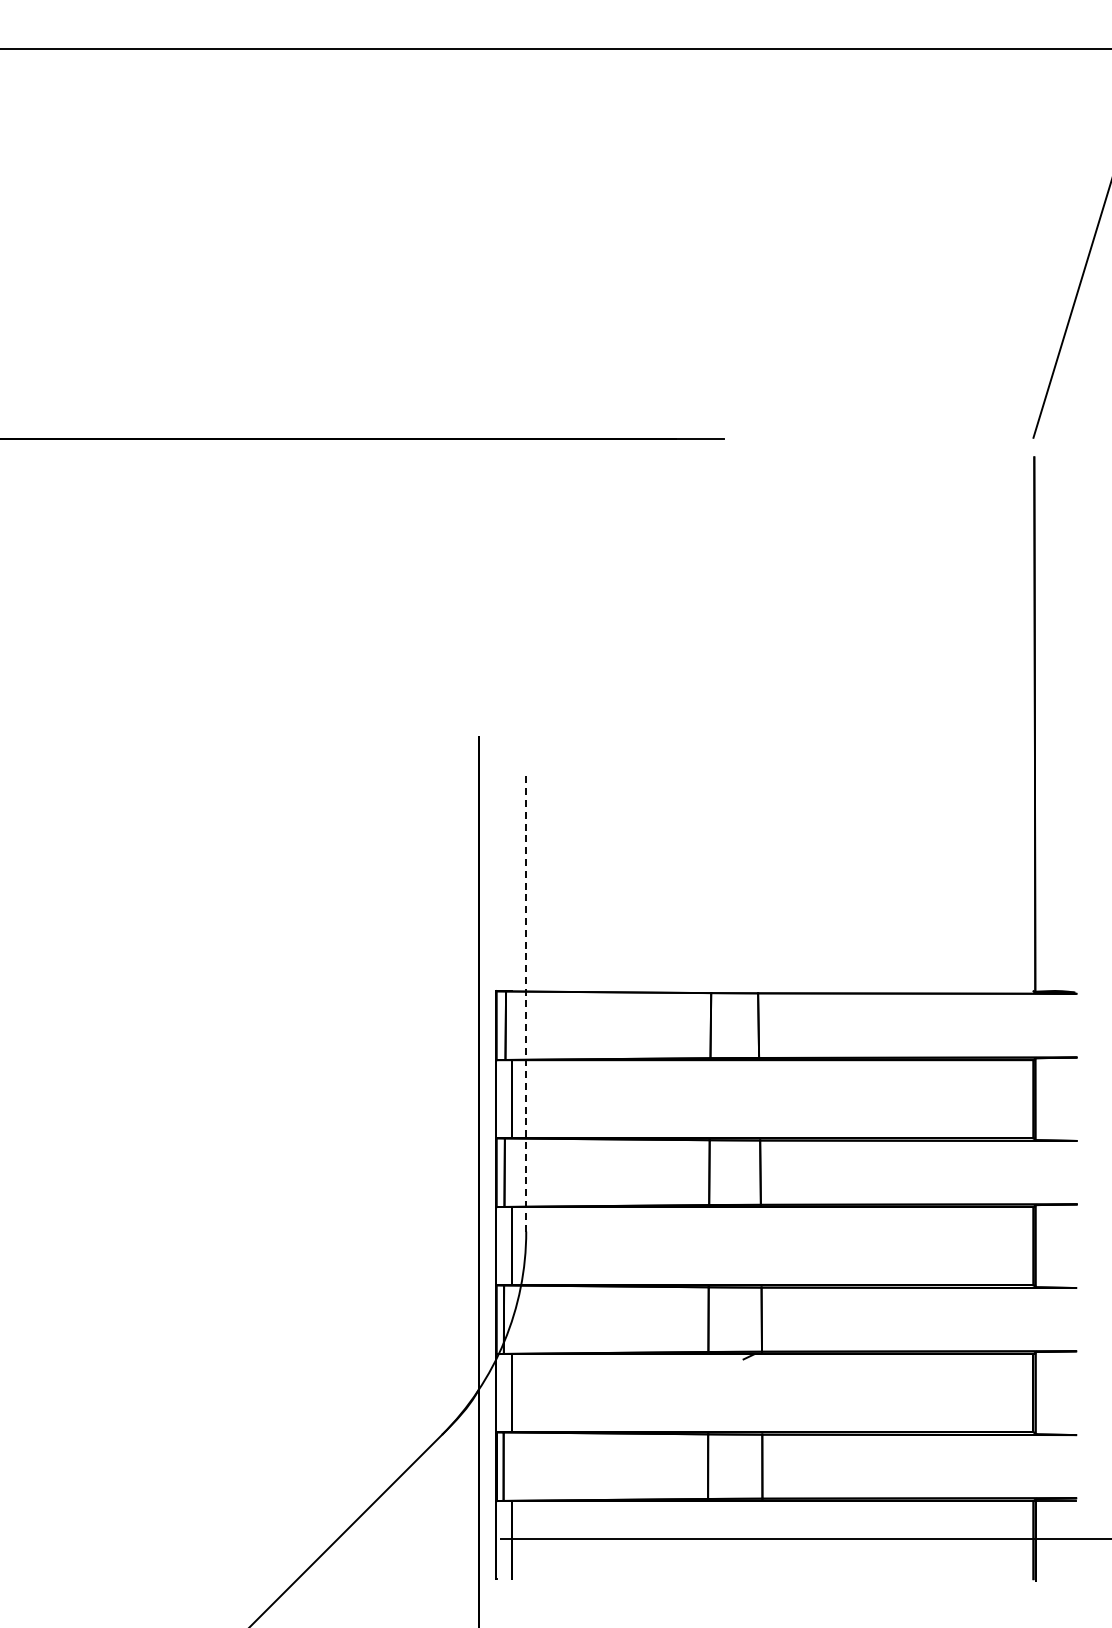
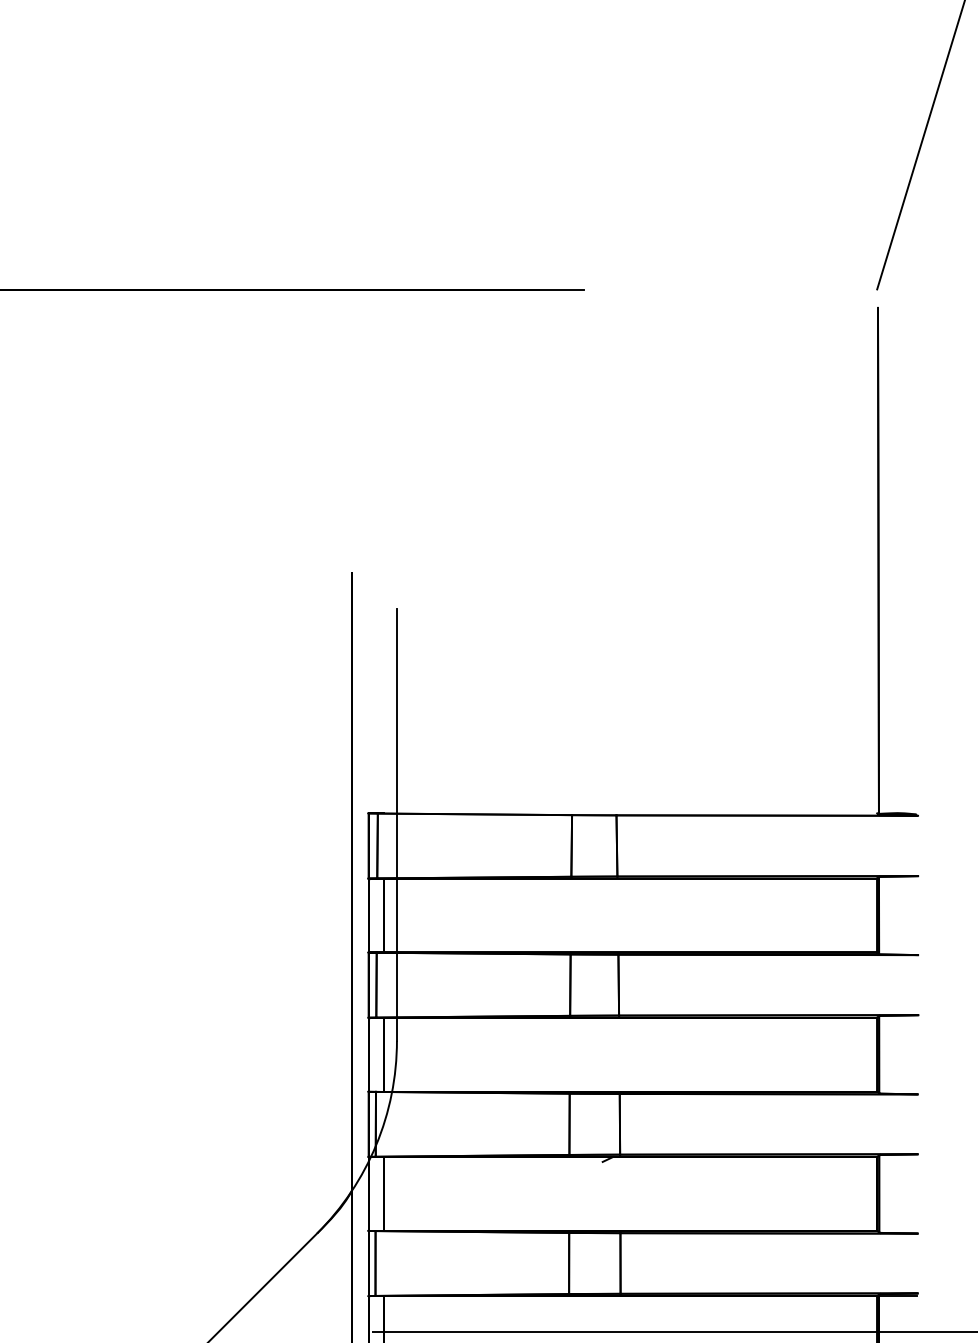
line: (526, 1002) -> (397, 824), dashed -> solid

